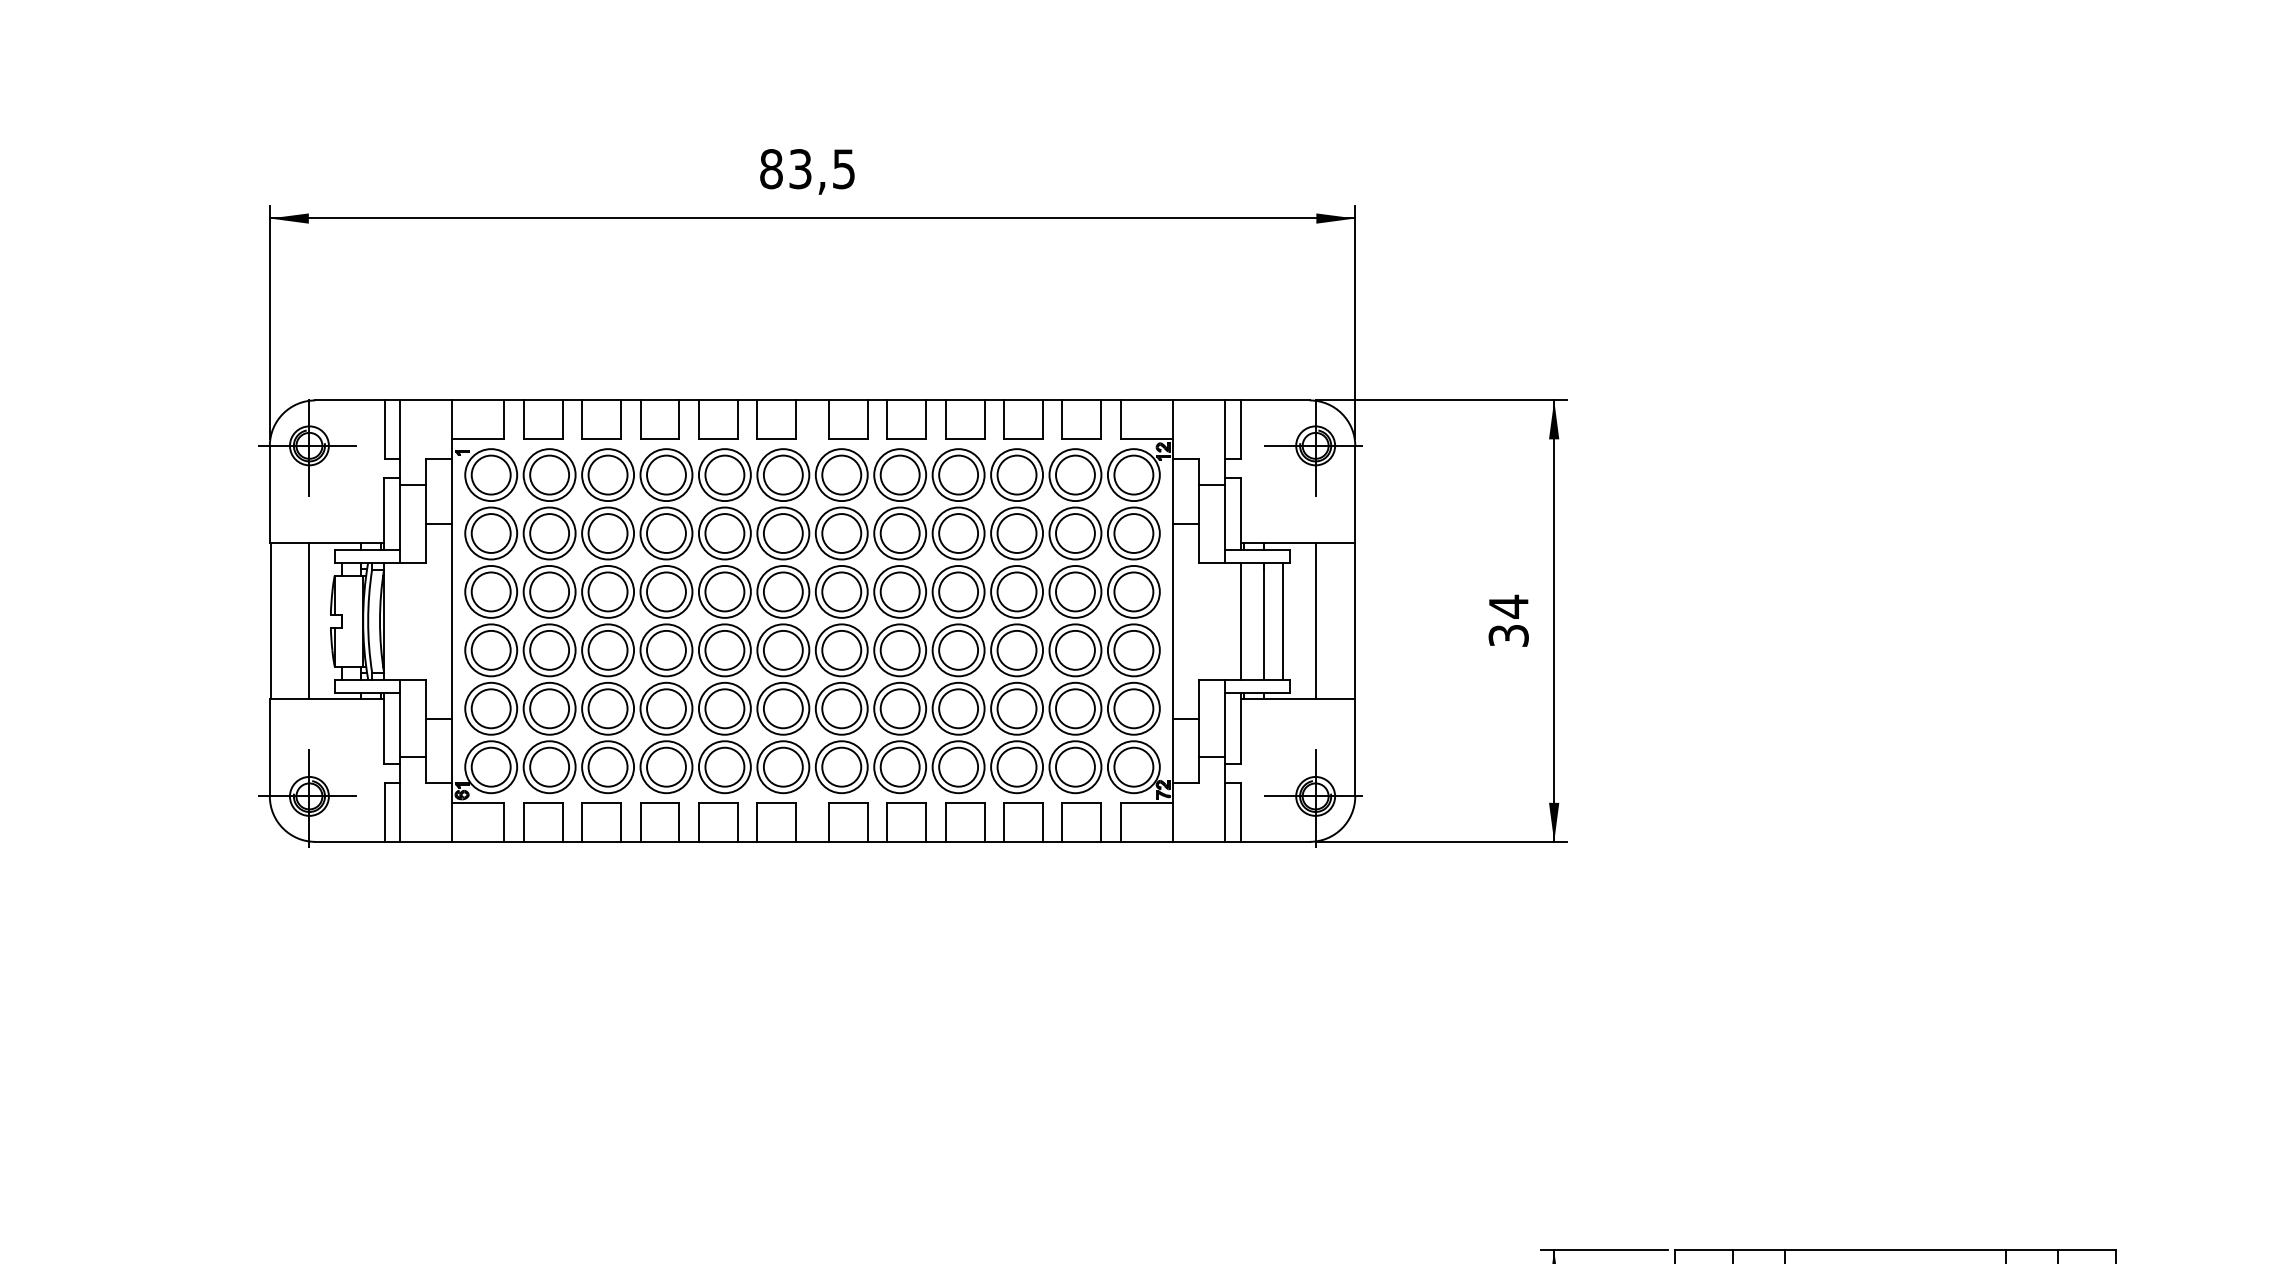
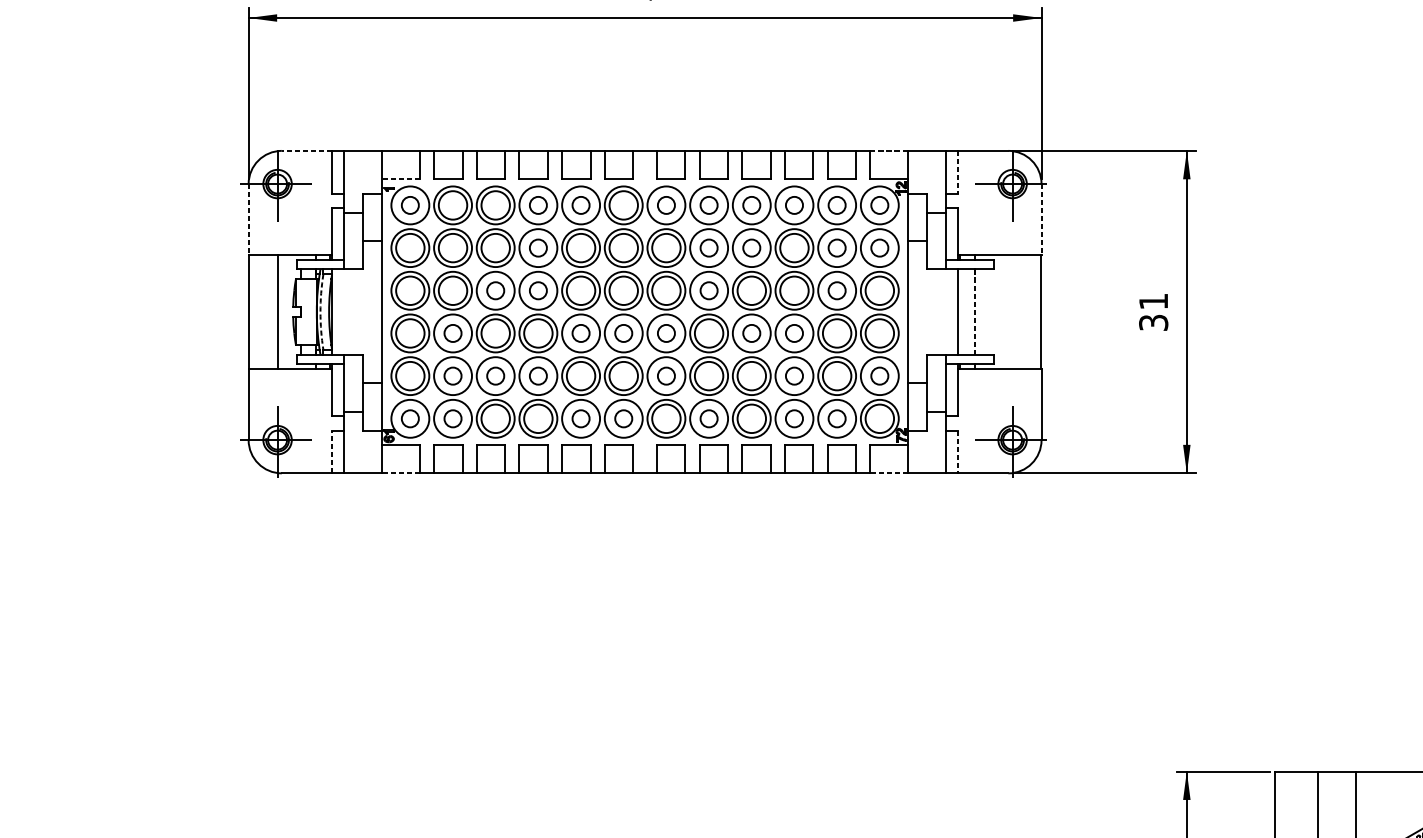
line: (349, 400) -> (306, 150), solid -> dashed
line: (1146, 400) -> (889, 150), solid -> dashed
line: (1240, 430) -> (957, 172), solid -> dashed
line: (478, 439) -> (401, 179), solid -> dashed
circle: (490, 474) -> (409, 204), size x0.6
circle: (666, 474) -> (538, 204), size x0.6
circle: (724, 474) -> (580, 204), size x0.6
circle: (841, 474) -> (666, 204), size x0.6
circle: (899, 474) -> (708, 204), size x0.6
circle: (958, 474) -> (751, 204), size x0.6
circle: (1016, 474) -> (794, 204), size x0.6
circle: (1075, 474) -> (837, 204), size x0.6
circle: (1133, 474) -> (879, 204), size x0.6
line: (269, 494) -> (248, 219), solid -> dashed
line: (1355, 494) -> (1041, 219), solid -> dashed
circle: (666, 533) -> (538, 248), size x0.6
circle: (899, 533) -> (708, 248), size x0.6
circle: (958, 533) -> (751, 248), size x0.6
circle: (1075, 533) -> (837, 248), size x0.6
circle: (1133, 533) -> (879, 248), size x0.6
circle: (607, 591) -> (495, 290), size x0.6
circle: (666, 591) -> (538, 290), size x0.6
circle: (899, 591) -> (708, 290), size x0.6
circle: (1075, 591) -> (837, 290), size x0.6
text: (1508, 606) -> (1153, 301), 34 -> 31
line: (1283, 620) -> (989, 311), removed
arc: (368, 621) -> (320, 312), solid -> dashed
line: (1263, 621) -> (974, 312), solid -> dashed
line: (1315, 621) -> (1012, 312), removed
circle: (549, 649) -> (452, 332), size x0.6
circle: (724, 649) -> (580, 332), size x0.6
circle: (782, 649) -> (623, 332), size x0.6
circle: (841, 649) -> (666, 332), size x0.6
circle: (958, 649) -> (751, 332), size x0.6
circle: (1016, 649) -> (794, 332), size x0.6
circle: (549, 708) -> (452, 375), size x0.6
circle: (607, 708) -> (495, 375), size x0.6
circle: (666, 708) -> (538, 375), size x0.6
circle: (841, 708) -> (666, 375), size x0.6
circle: (1016, 708) -> (794, 375), size x0.6
circle: (1133, 708) -> (879, 375), size x0.6
circle: (490, 766) -> (409, 418), size x0.6
circle: (549, 766) -> (452, 418), size x0.6
circle: (724, 766) -> (580, 418), size x0.6
circle: (782, 766) -> (623, 418), size x0.6
circle: (899, 766) -> (708, 418), size x0.6
circle: (1016, 766) -> (794, 418), size x0.6
circle: (1075, 766) -> (837, 418), size x0.6
line: (384, 812) -> (332, 451), solid -> dashed
line: (1240, 813) -> (957, 452), solid -> dashed
line: (478, 841) -> (401, 473), solid -> dashed
line: (1146, 841) -> (889, 473), solid -> dashed

